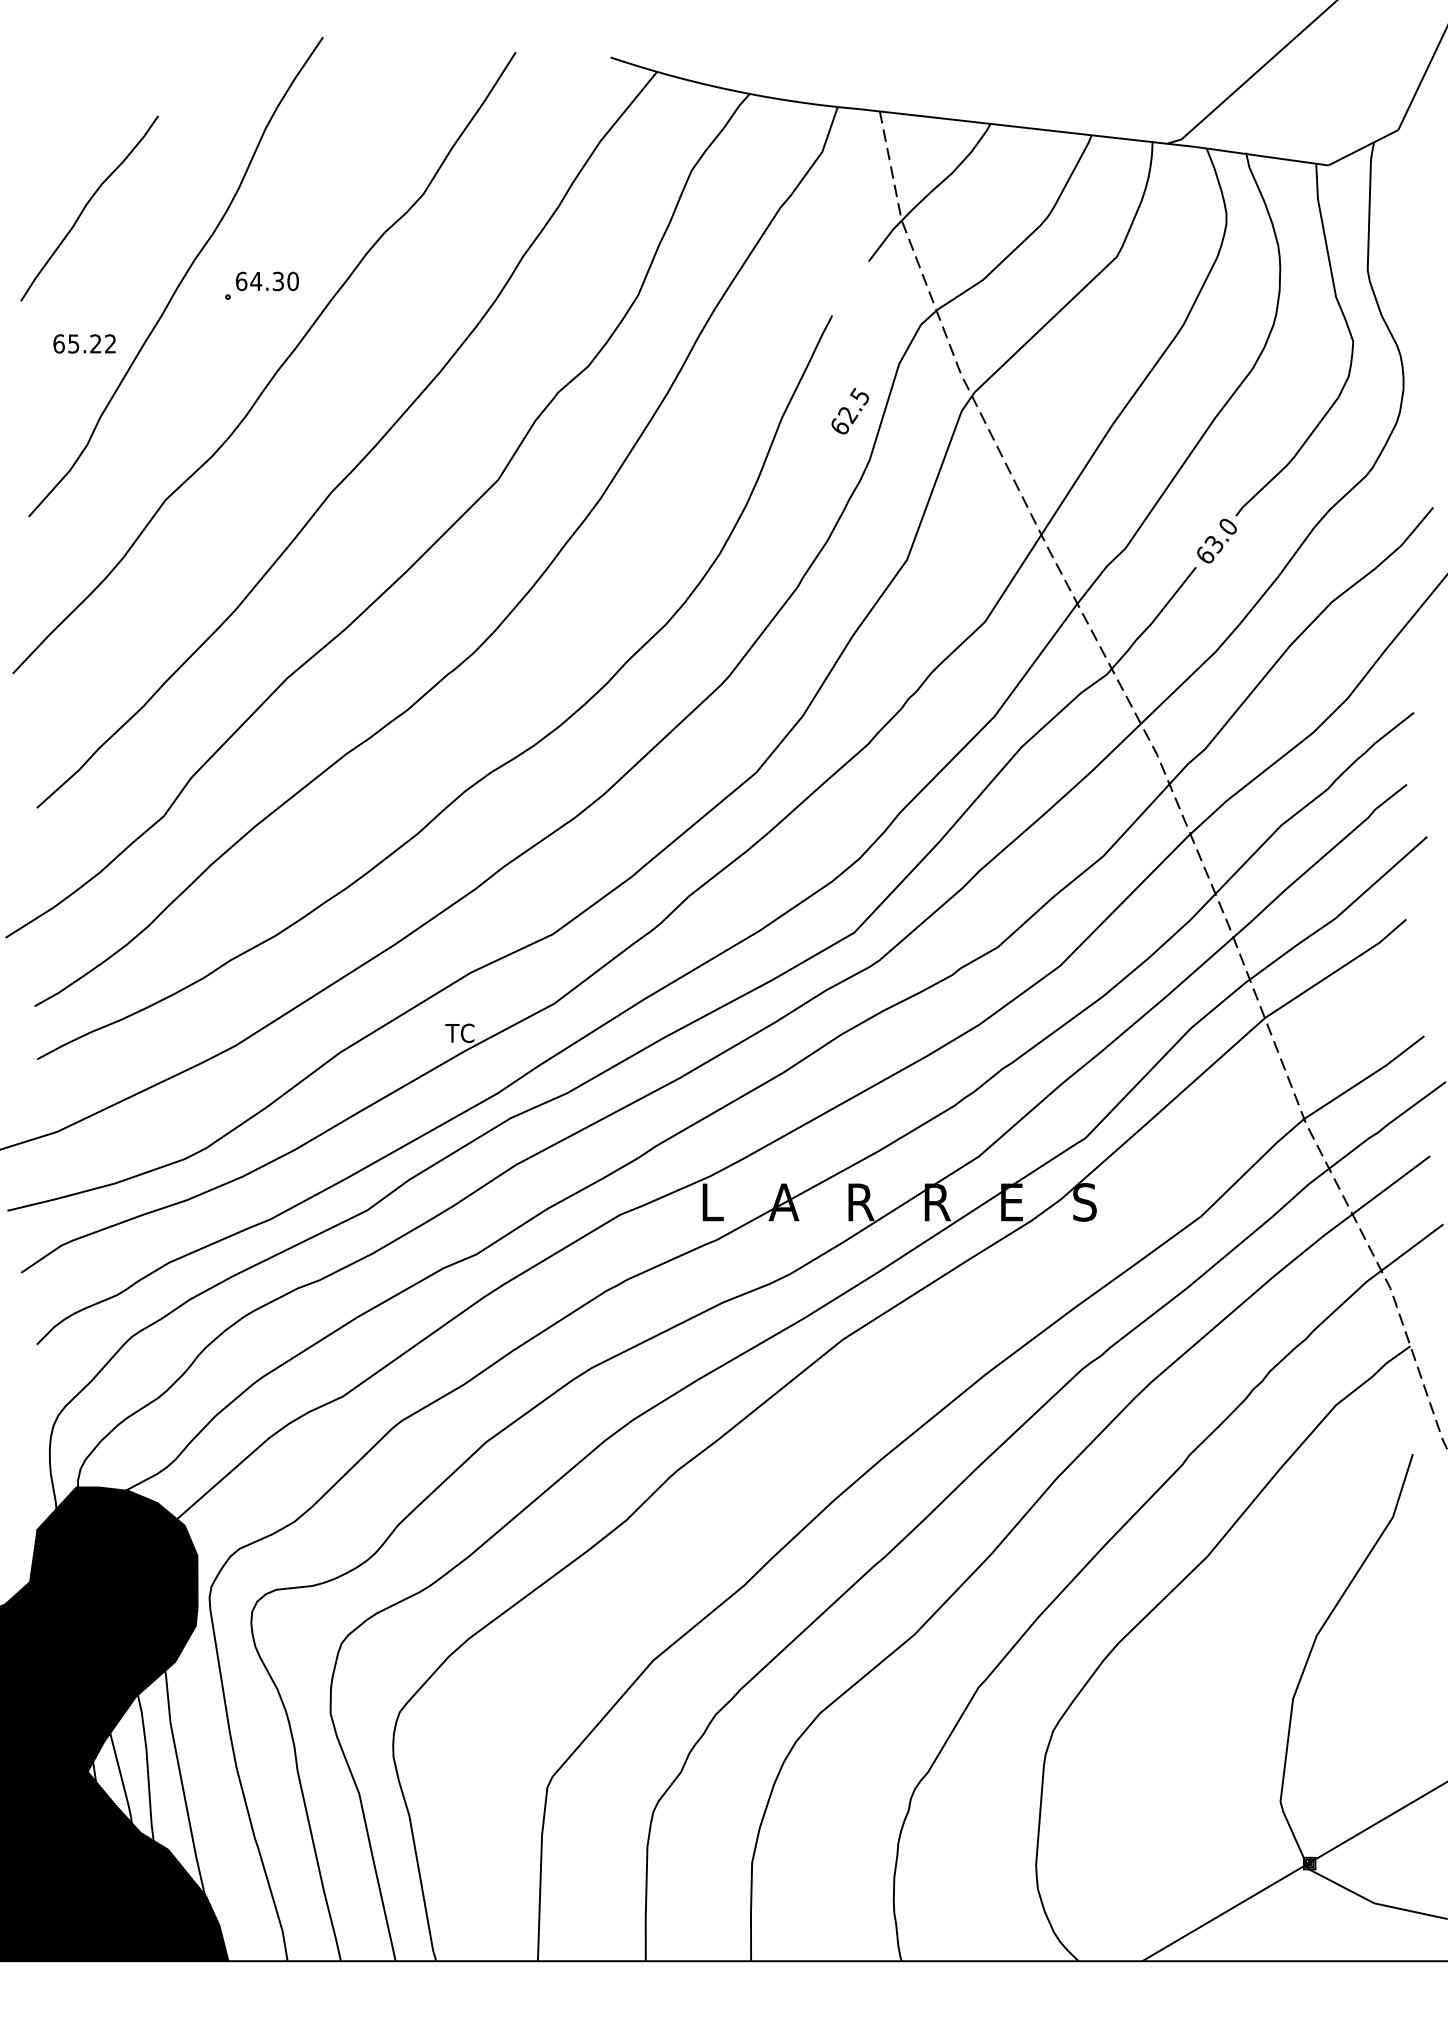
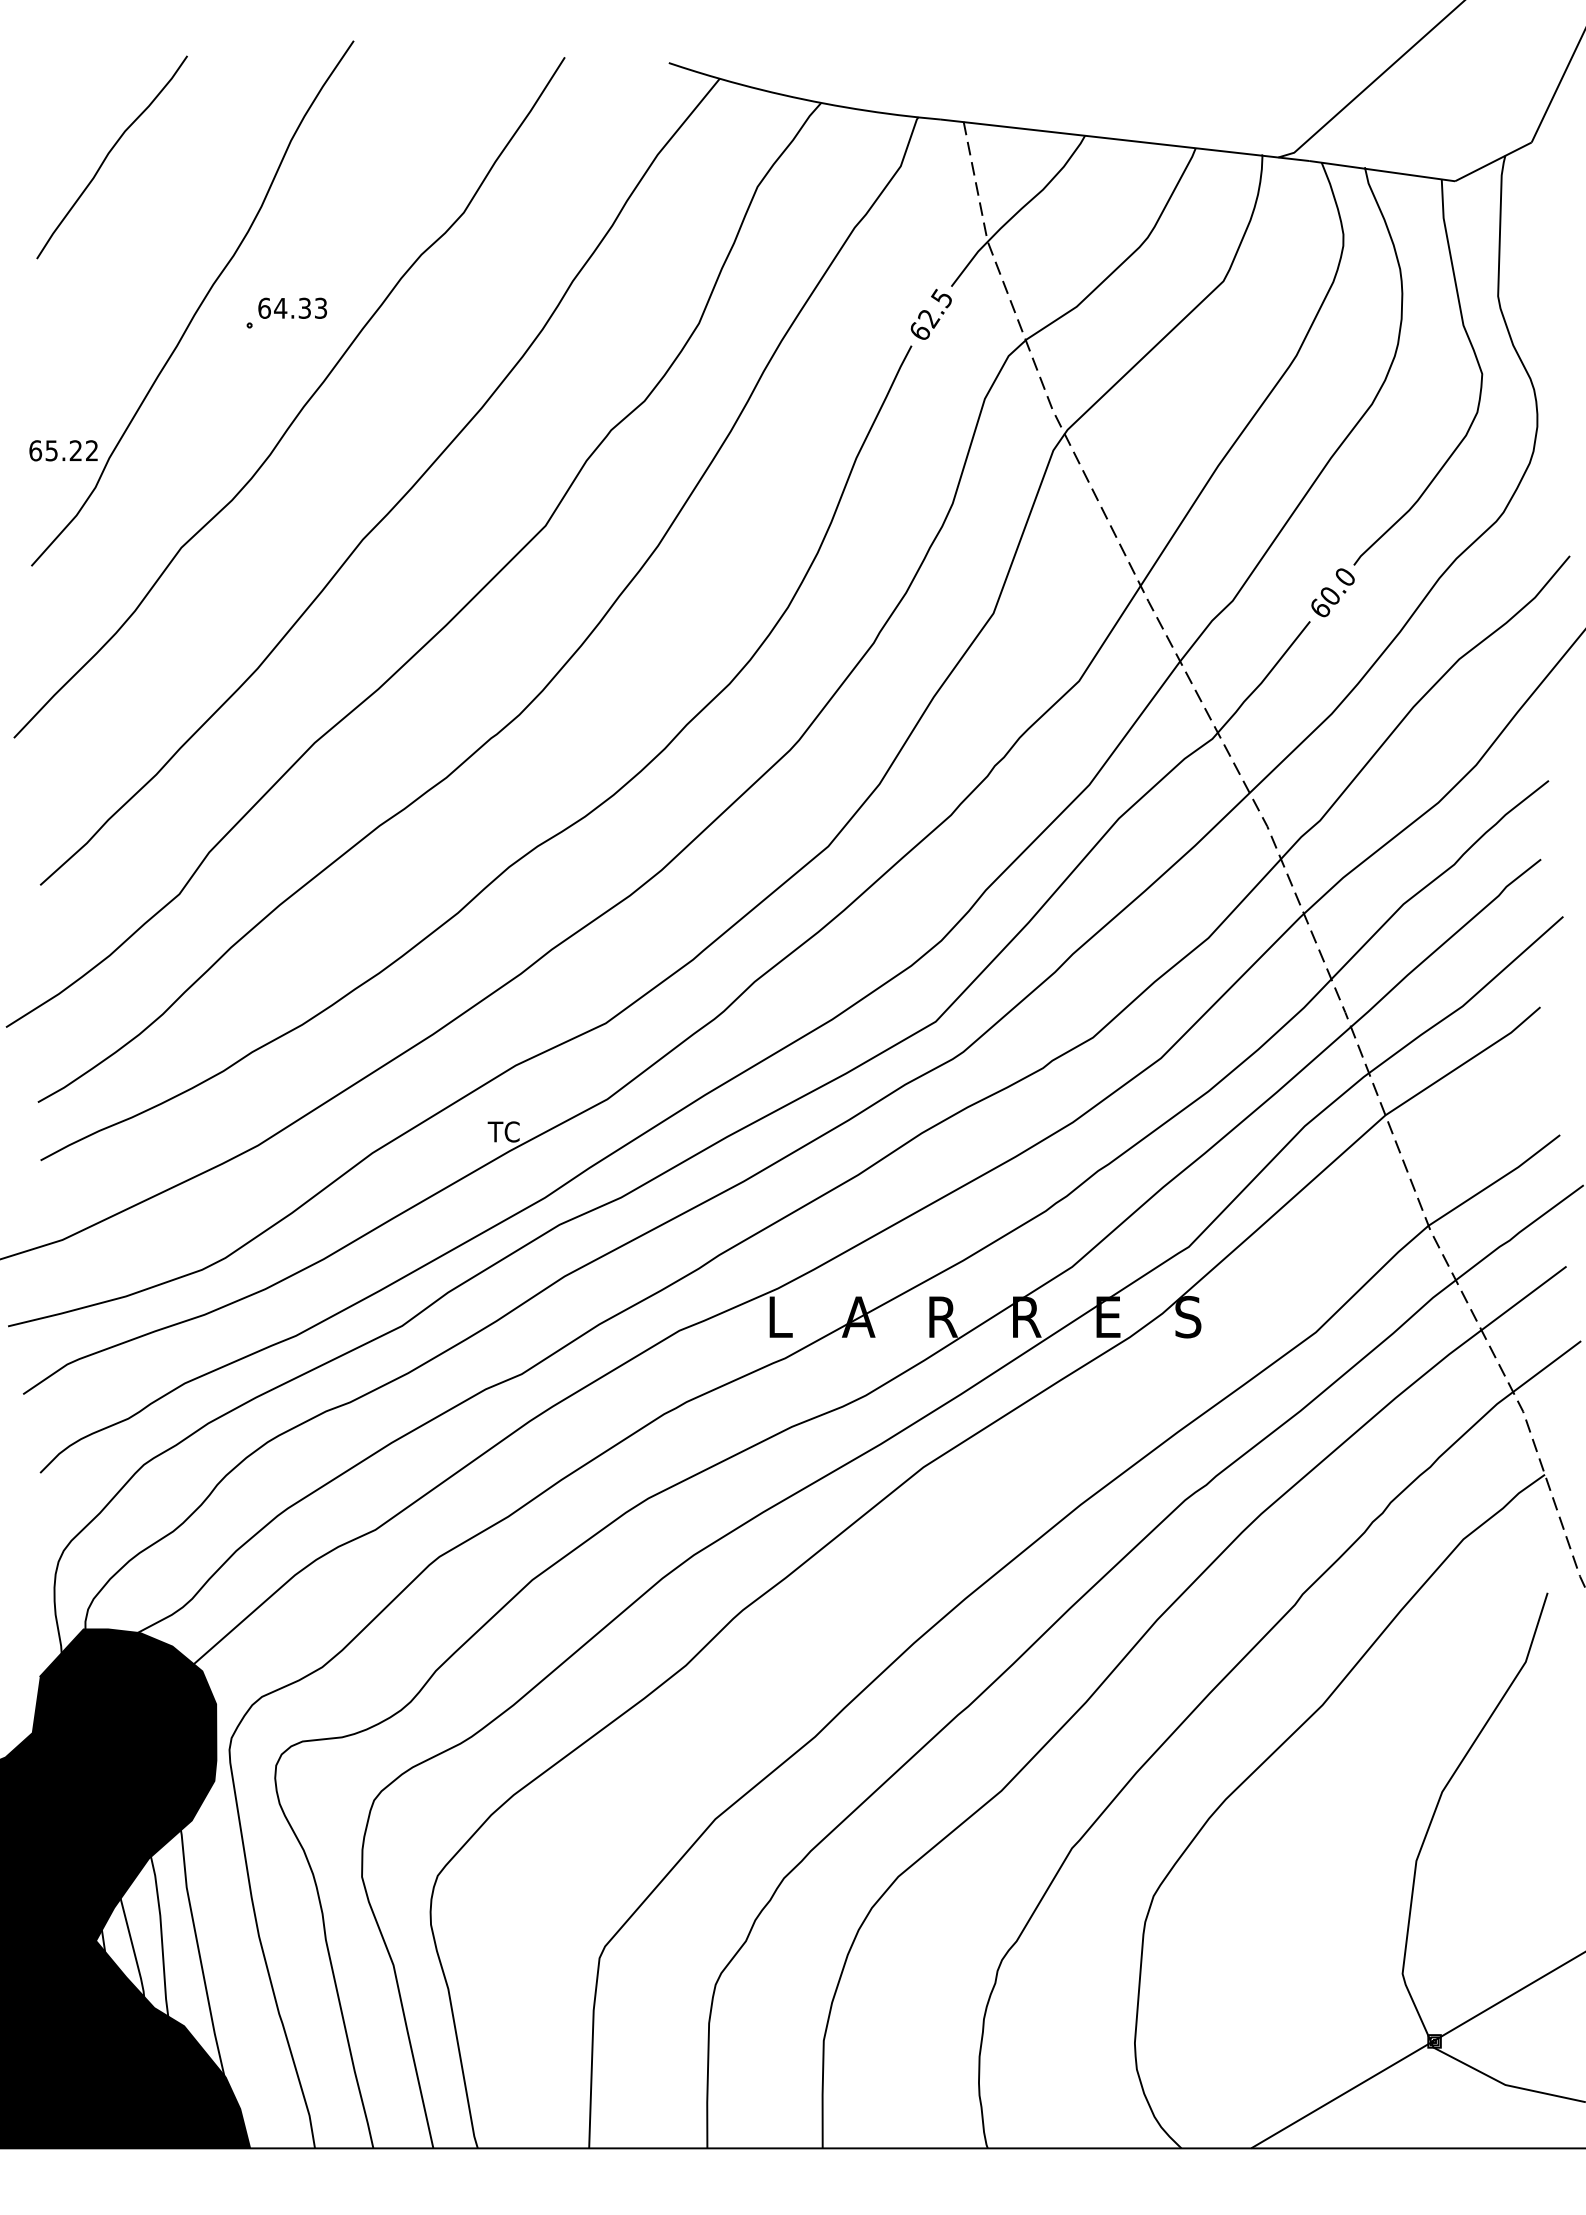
curve: (86, 206) -> (108, 155), moved
text: (292, 280) -> (320, 307), 64.30 -> 64.33
text: (84, 343) -> (63, 450), moved
text: (849, 410) -> (930, 313), moved
text: (1213, 544) -> (1329, 596), 63.0 -> 60.0

